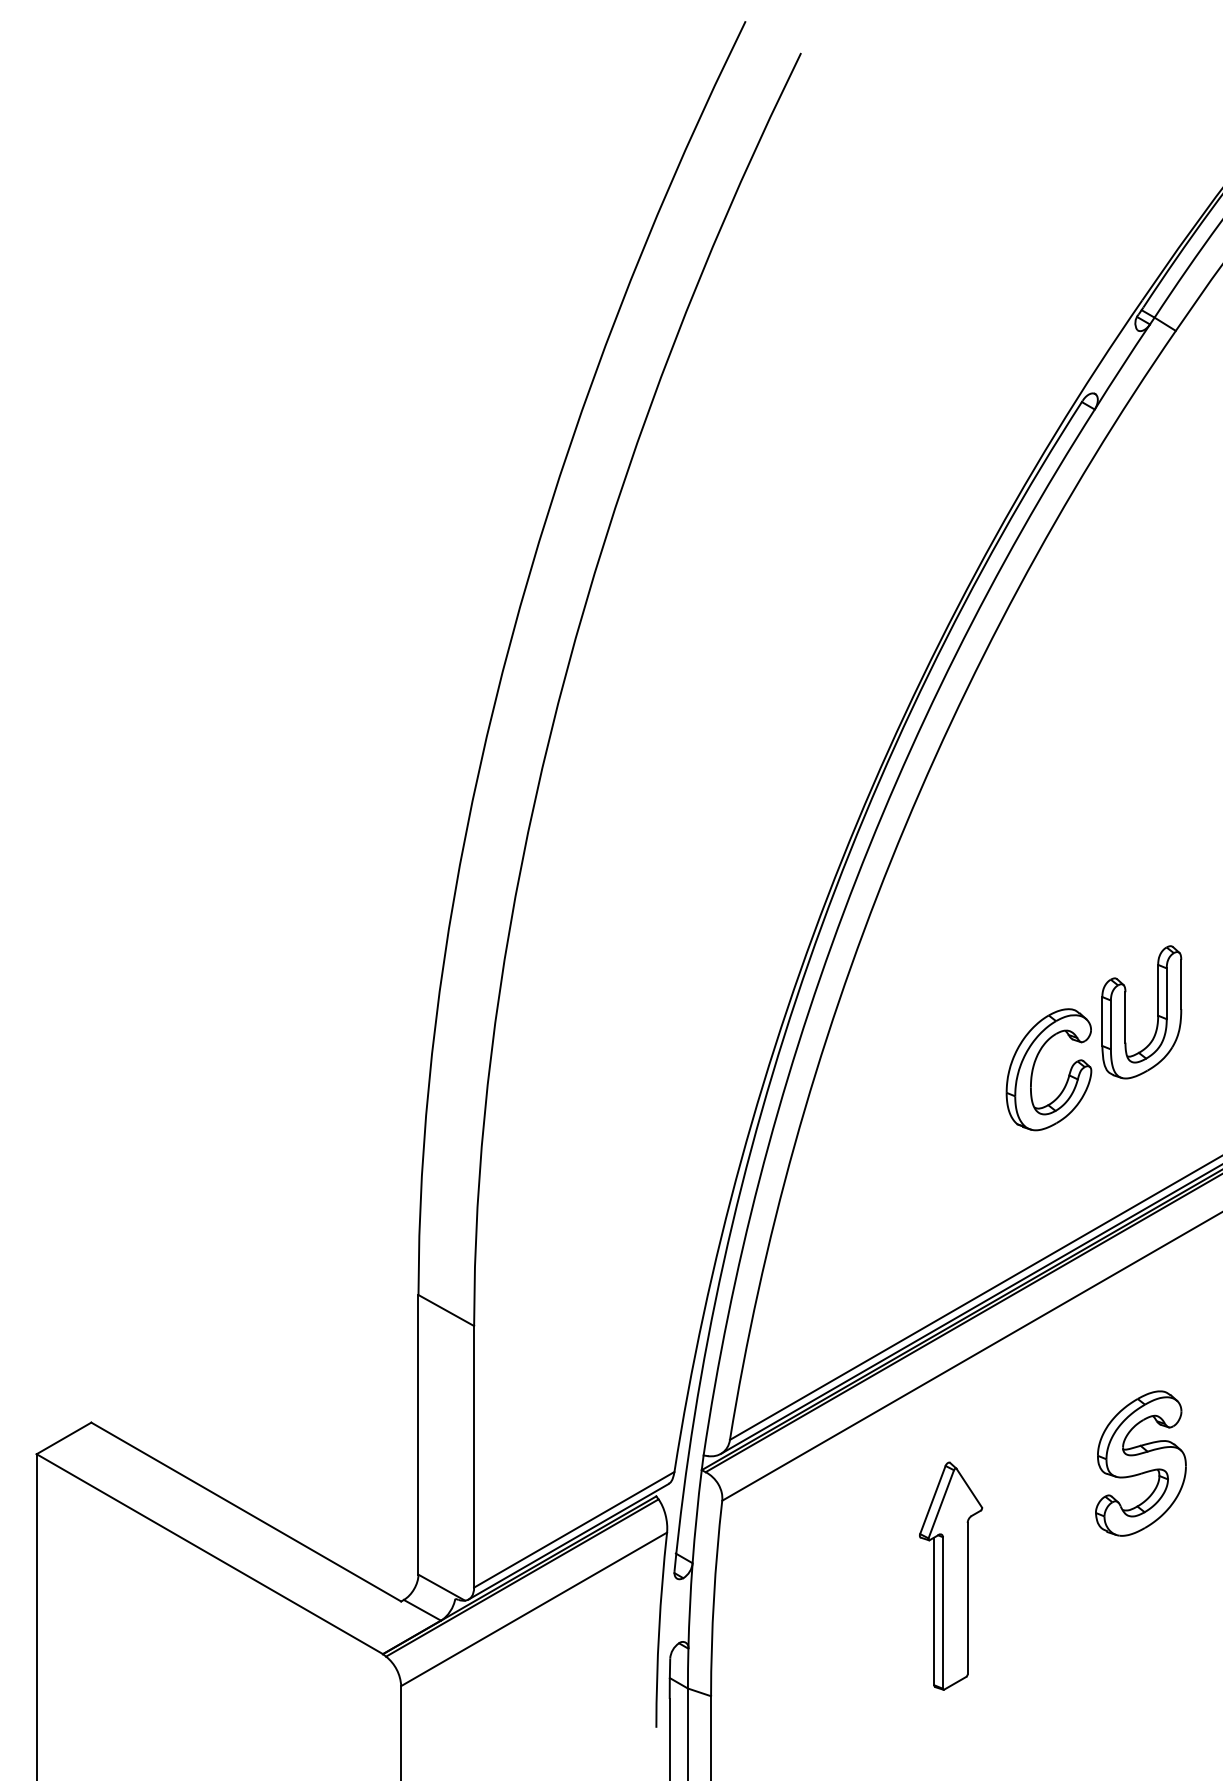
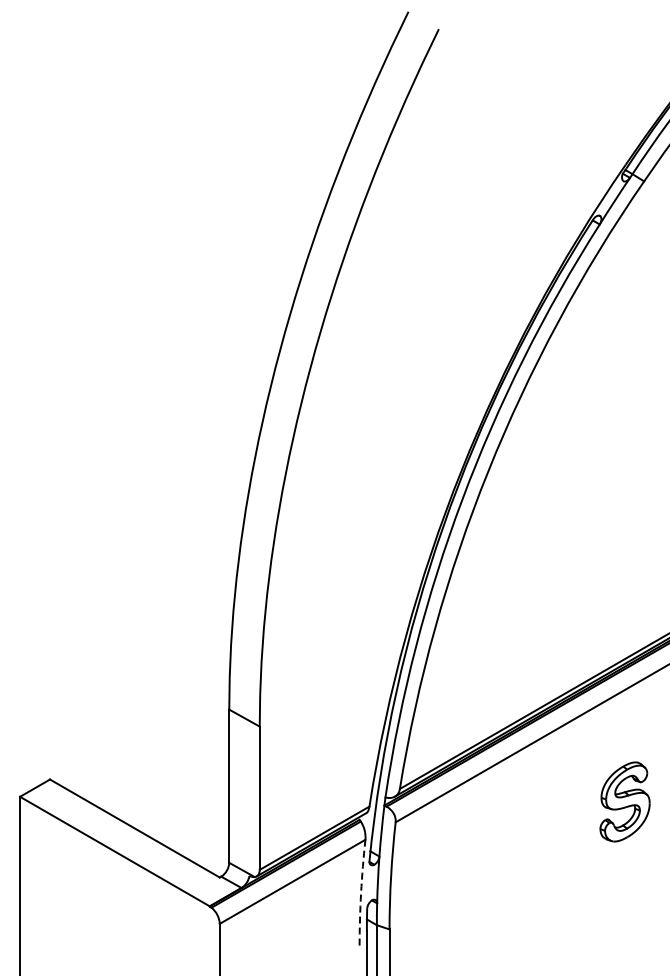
part: (1092, 1037) -> (598, 568), removed
part: (951, 1575) -> (521, 863), removed
arc: (659, 1630) -> (361, 893), solid -> dashed

